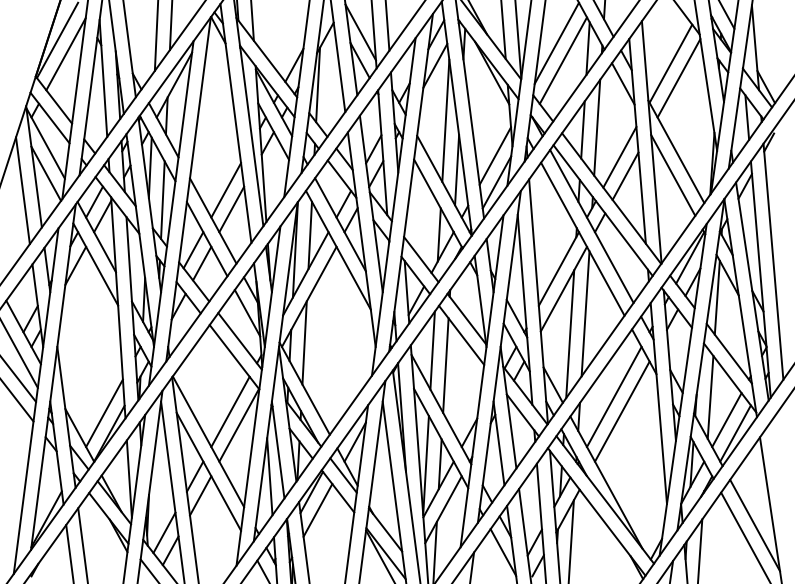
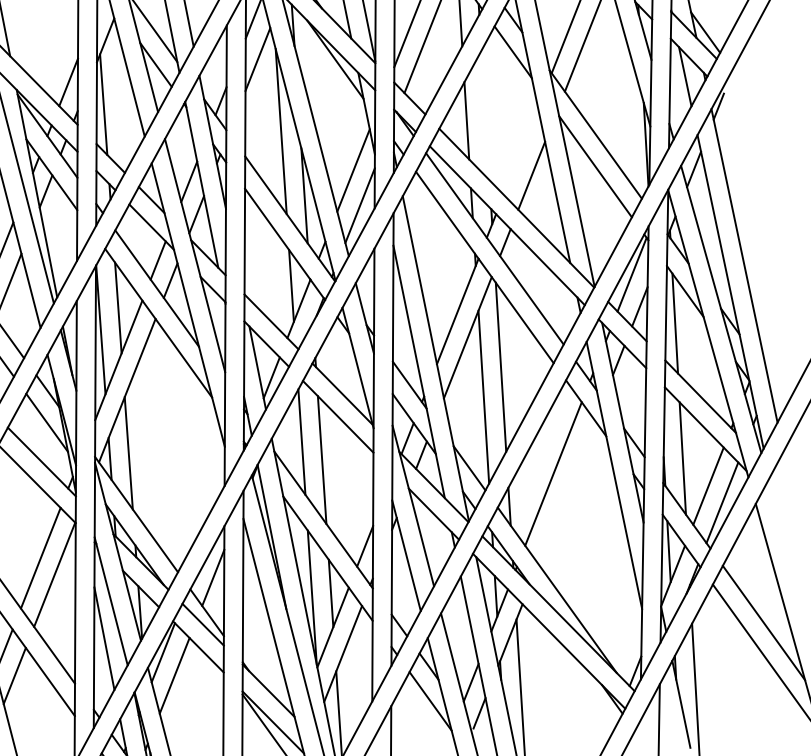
line: (597, 127) -> (485, 115), removed
line: (619, 157) -> (520, 151), removed
line: (622, 411) -> (566, 492), removed

